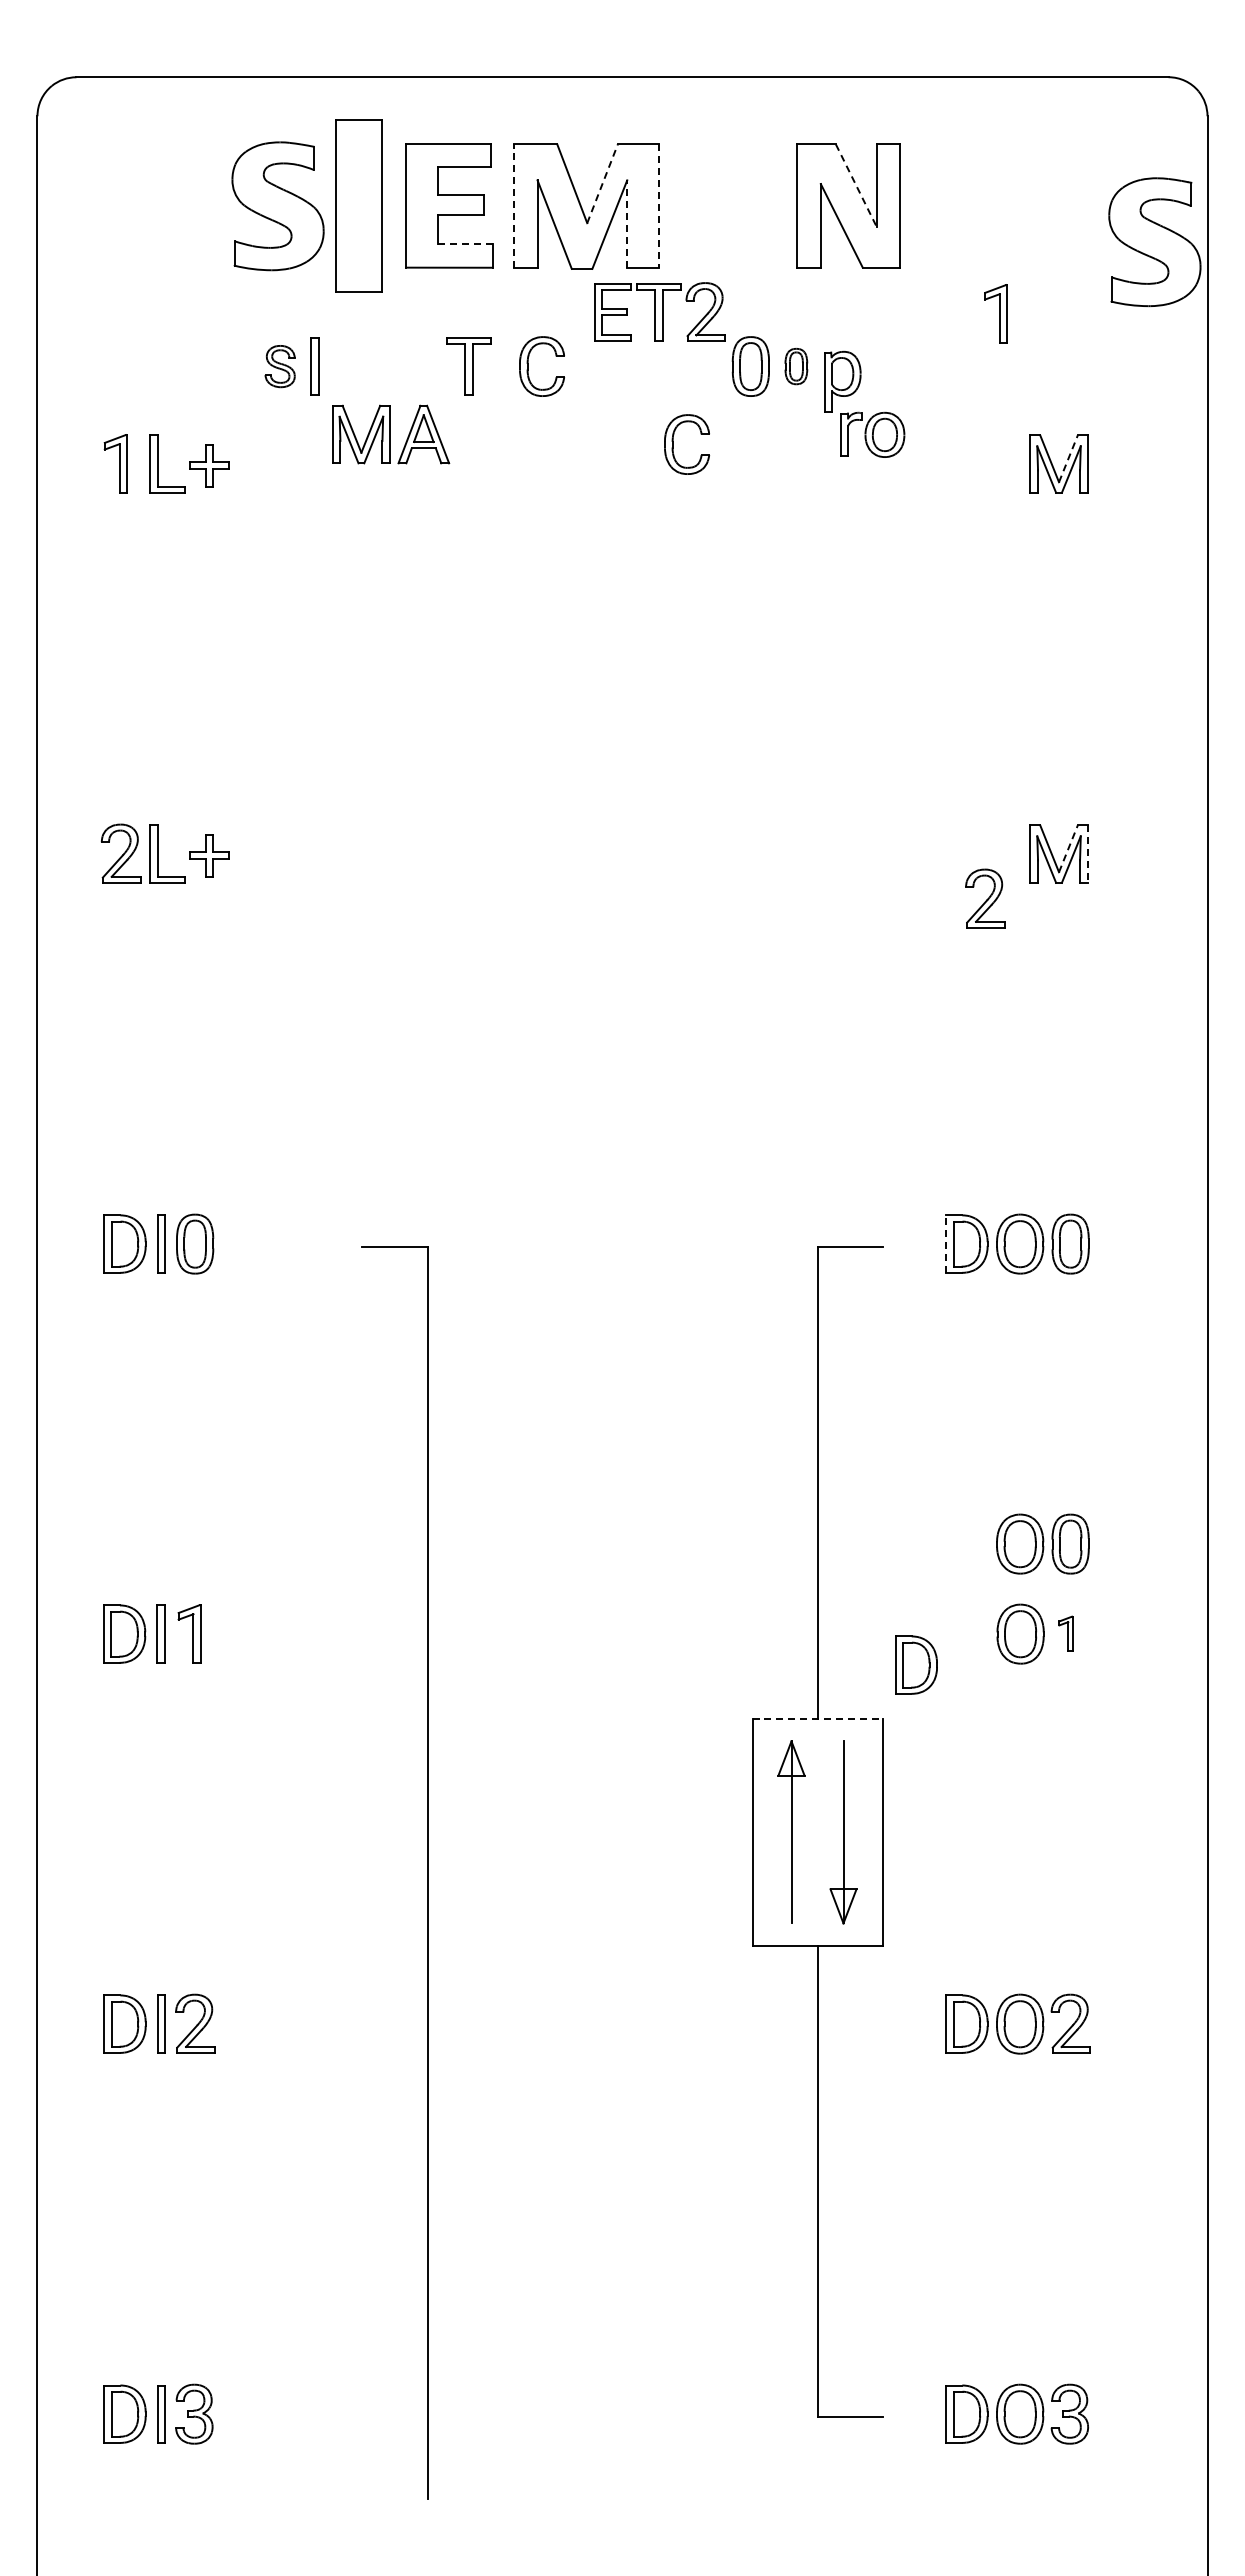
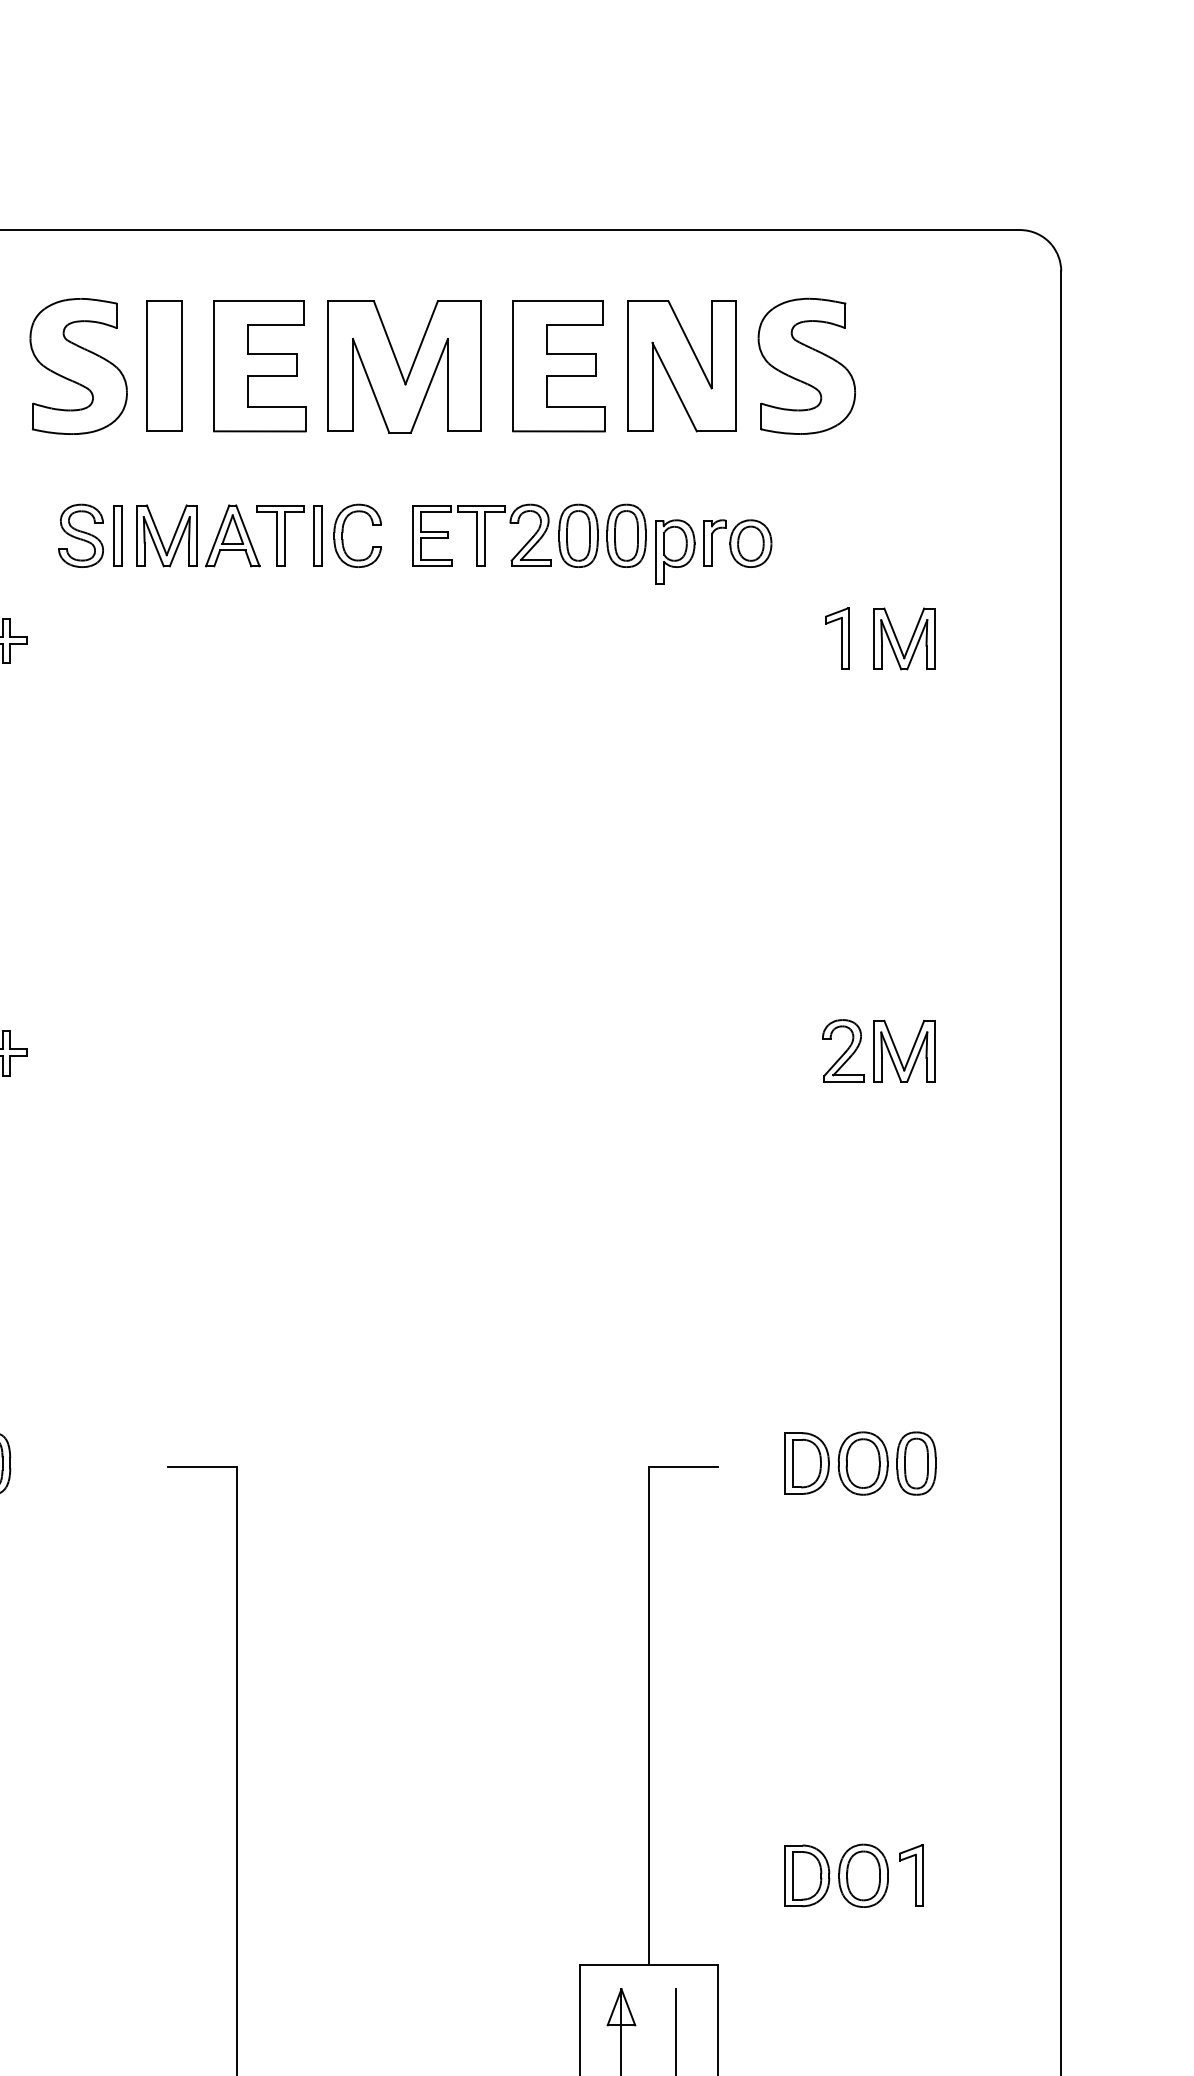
line: (602, 183) -> (421, 342), dashed -> solid
line: (856, 186) -> (690, 345), dashed -> solid
part: (359, 205) -> (164, 365), size x0.71
part: (732, 205) -> (559, 365), added
line: (514, 206) -> (328, 366), dashed -> solid
line: (658, 206) -> (480, 366), dashed -> solid
line: (627, 224) -> (448, 385), dashed -> solid
part: (1154, 241) -> (806, 365), moved
line: (465, 244) -> (276, 406), dashed -> solid
part: (659, 311) -> (481, 534), moved
part: (995, 313) -> (837, 638), moved
part: (279, 366) -> (80, 535), size x1.43
part: (504, 366) -> (318, 535), added
part: (796, 366) -> (626, 535), size x1.67
part: (391, 434) -> (198, 535), moved
part: (872, 434) -> (737, 543), moved
part: (673, 444) -> (496, 618), removed
line: (1068, 458) -> (914, 633), dashed -> solid
line: (1068, 848) -> (914, 1045), dashed -> solid
line: (1087, 854) -> (934, 1051), dashed -> solid
part: (985, 898) -> (843, 1050), moved
line: (946, 1244) -> (785, 1463), dashed -> solid
part: (1042, 1543) -> (886, 1780), removed
part: (1065, 1633) -> (911, 1875), size x1.67
part: (916, 1664) -> (807, 1875), moved
line: (818, 1718) -> (650, 1965), dashed -> solid

